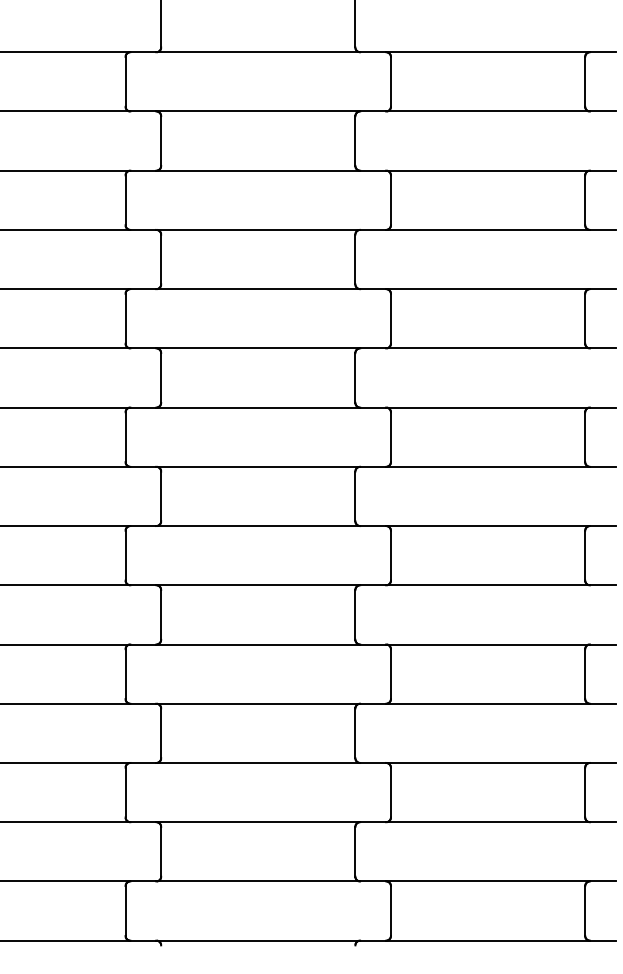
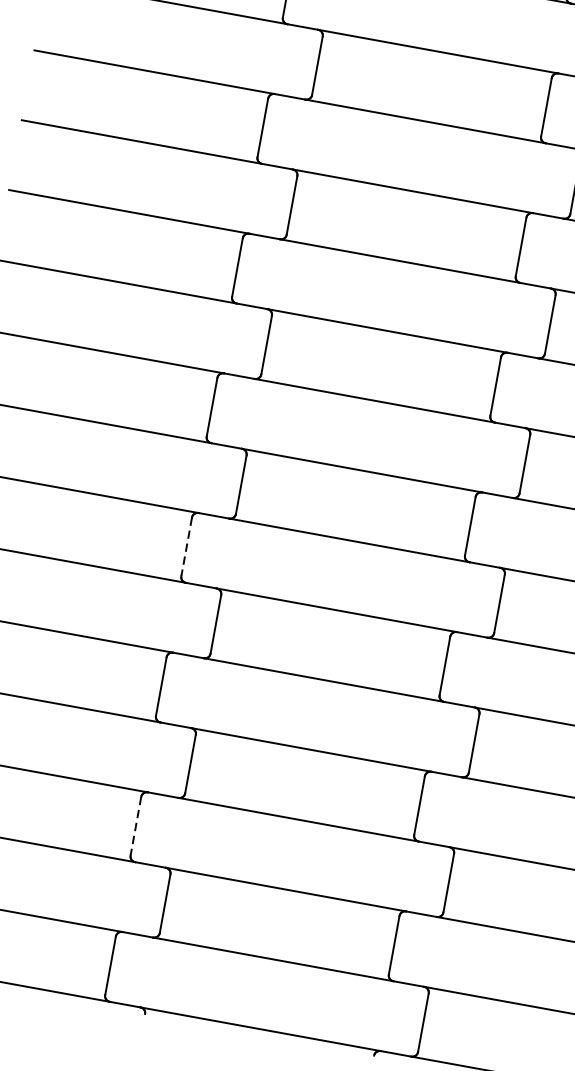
line: (125, 555) -> (186, 546), solid -> dashed
line: (125, 792) -> (135, 826), solid -> dashed

